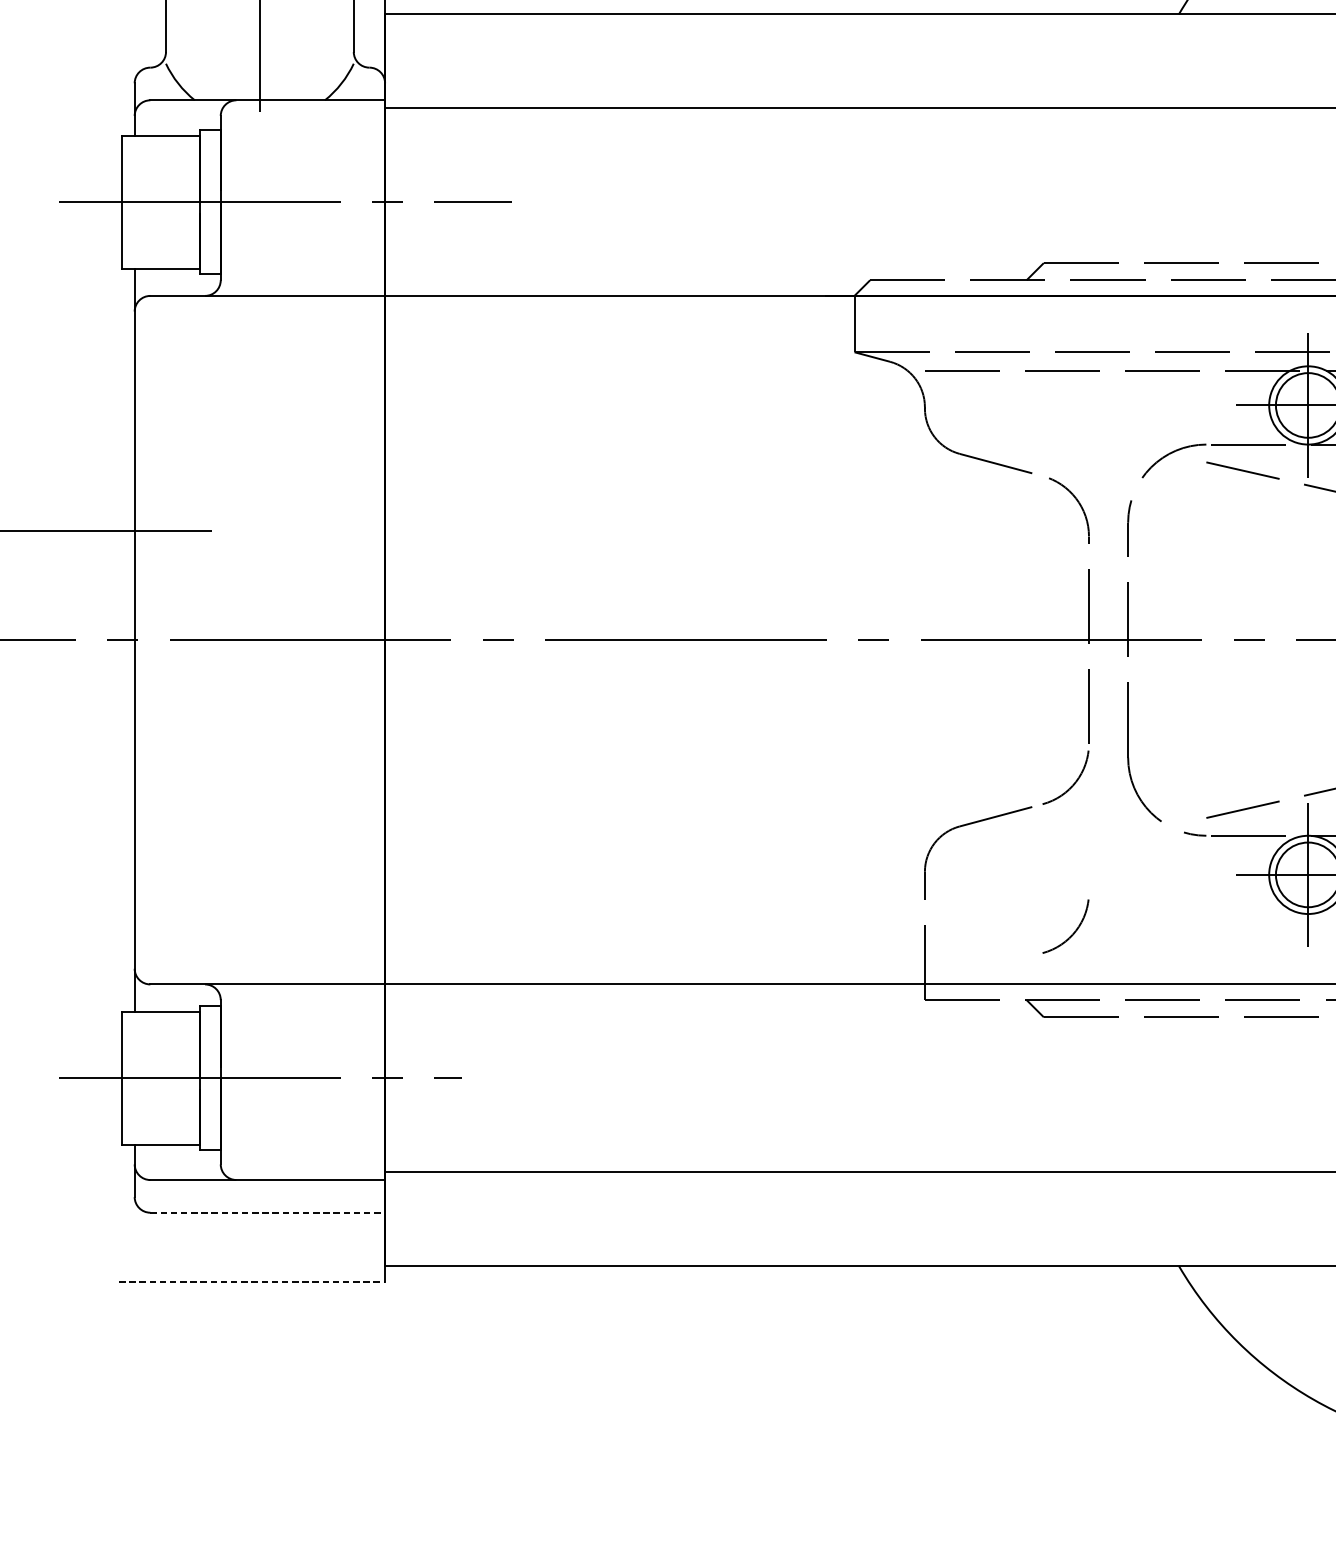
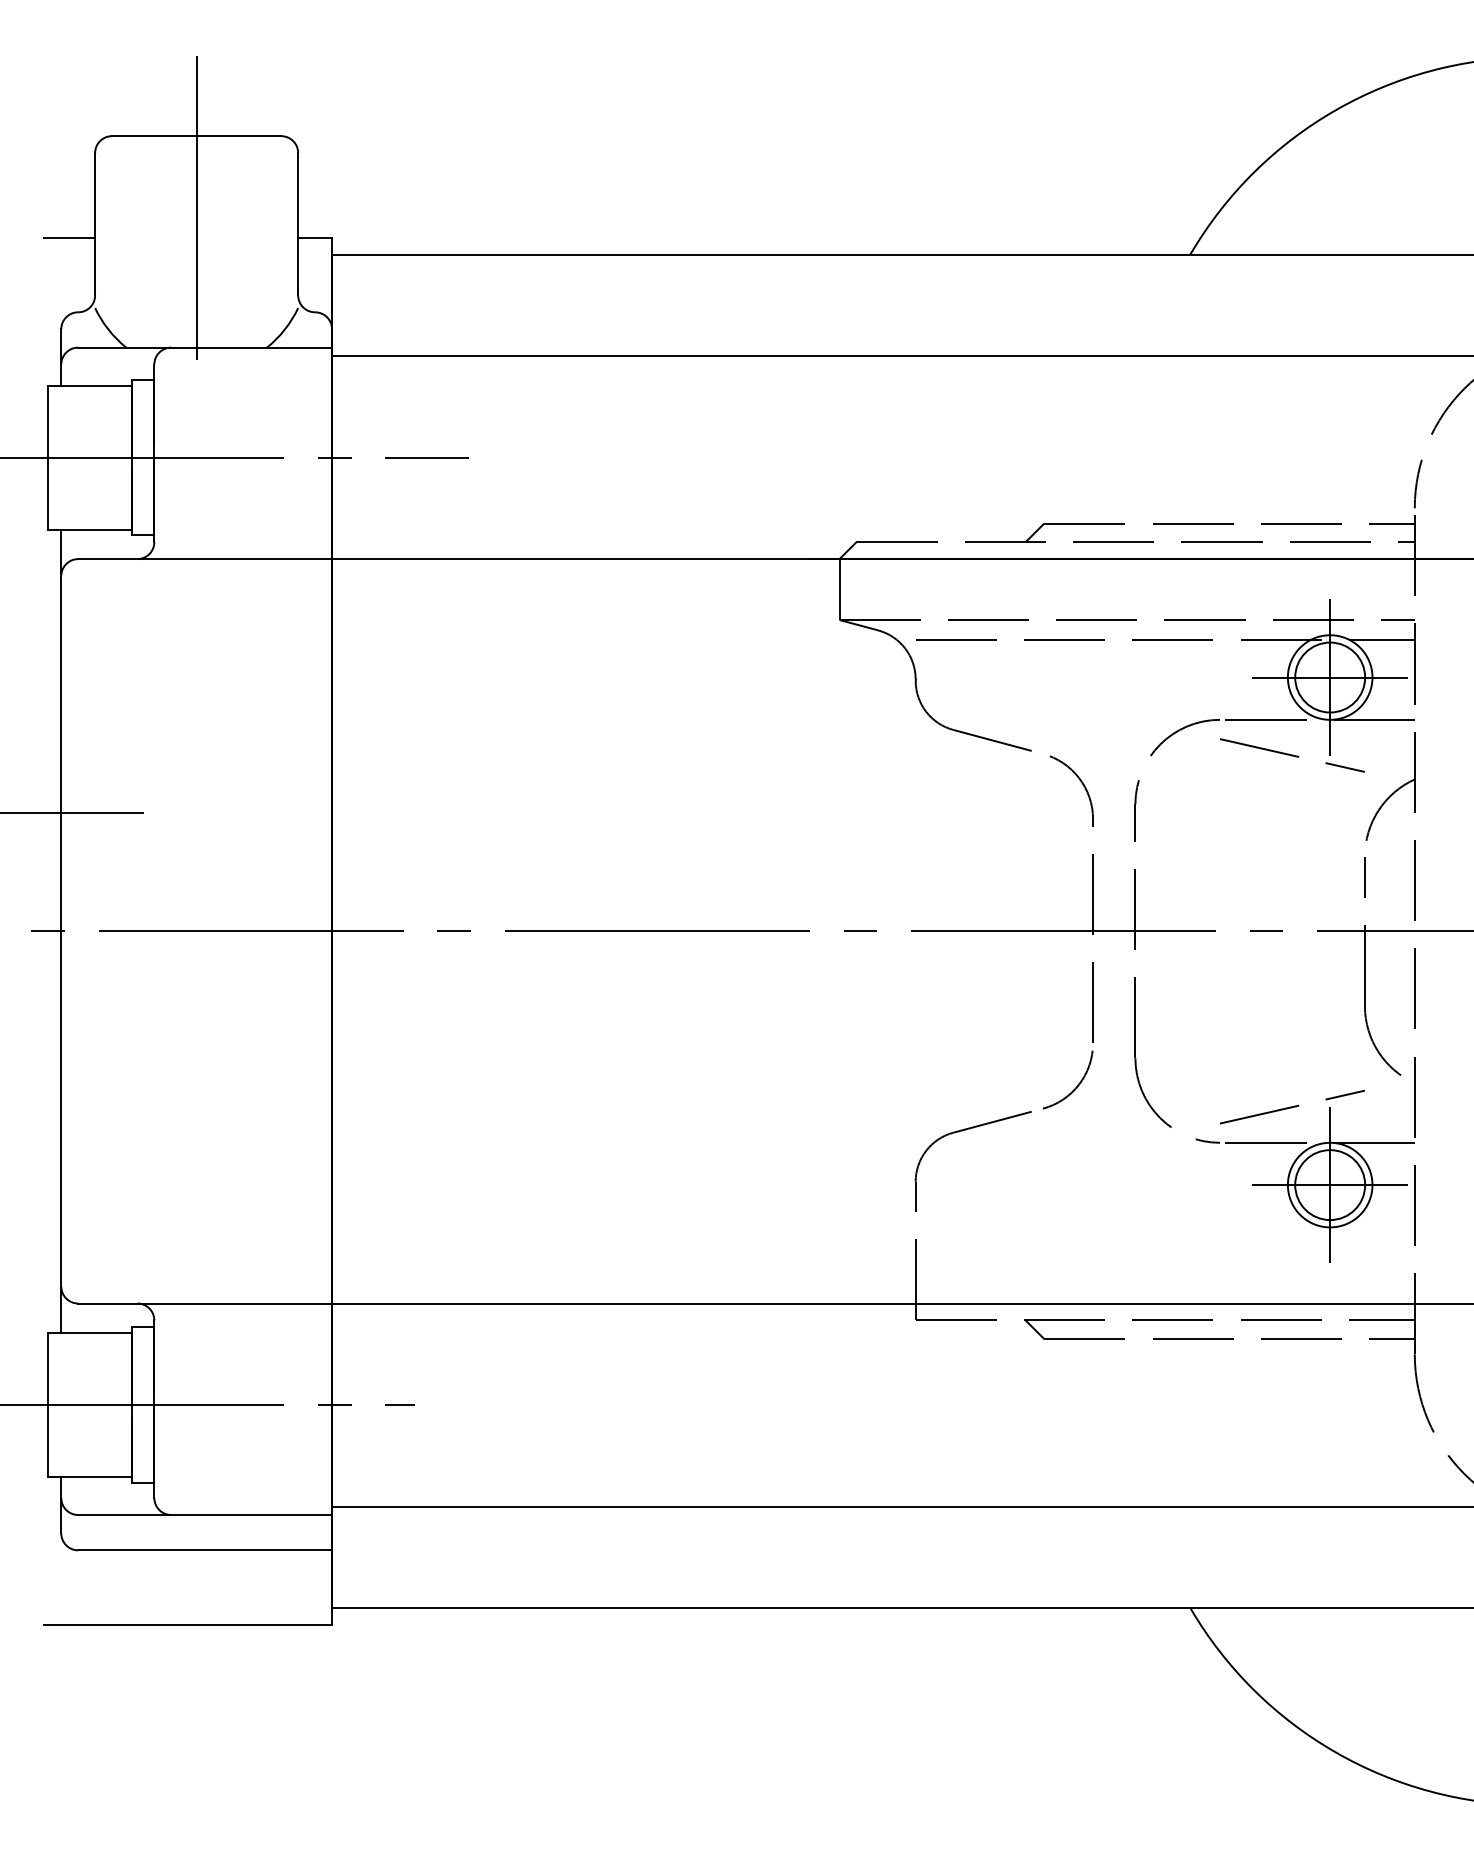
arc: (1074, 930) -> (1077, 1245), removed
line: (268, 1212) -> (205, 1550), dashed -> solid
line: (252, 1281) -> (188, 1624), dashed -> solid

